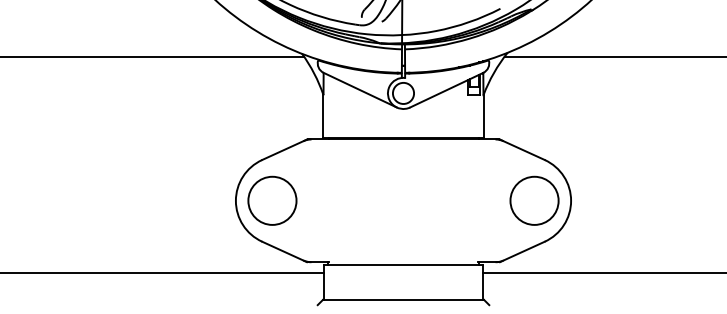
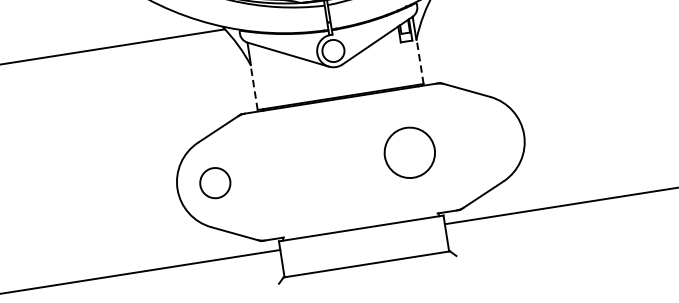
line: (323, 116) -> (254, 87), solid -> dashed
line: (483, 116) -> (419, 61), solid -> dashed
circle: (272, 200) -> (215, 182), size x0.6
circle: (534, 200) -> (409, 152), moved

